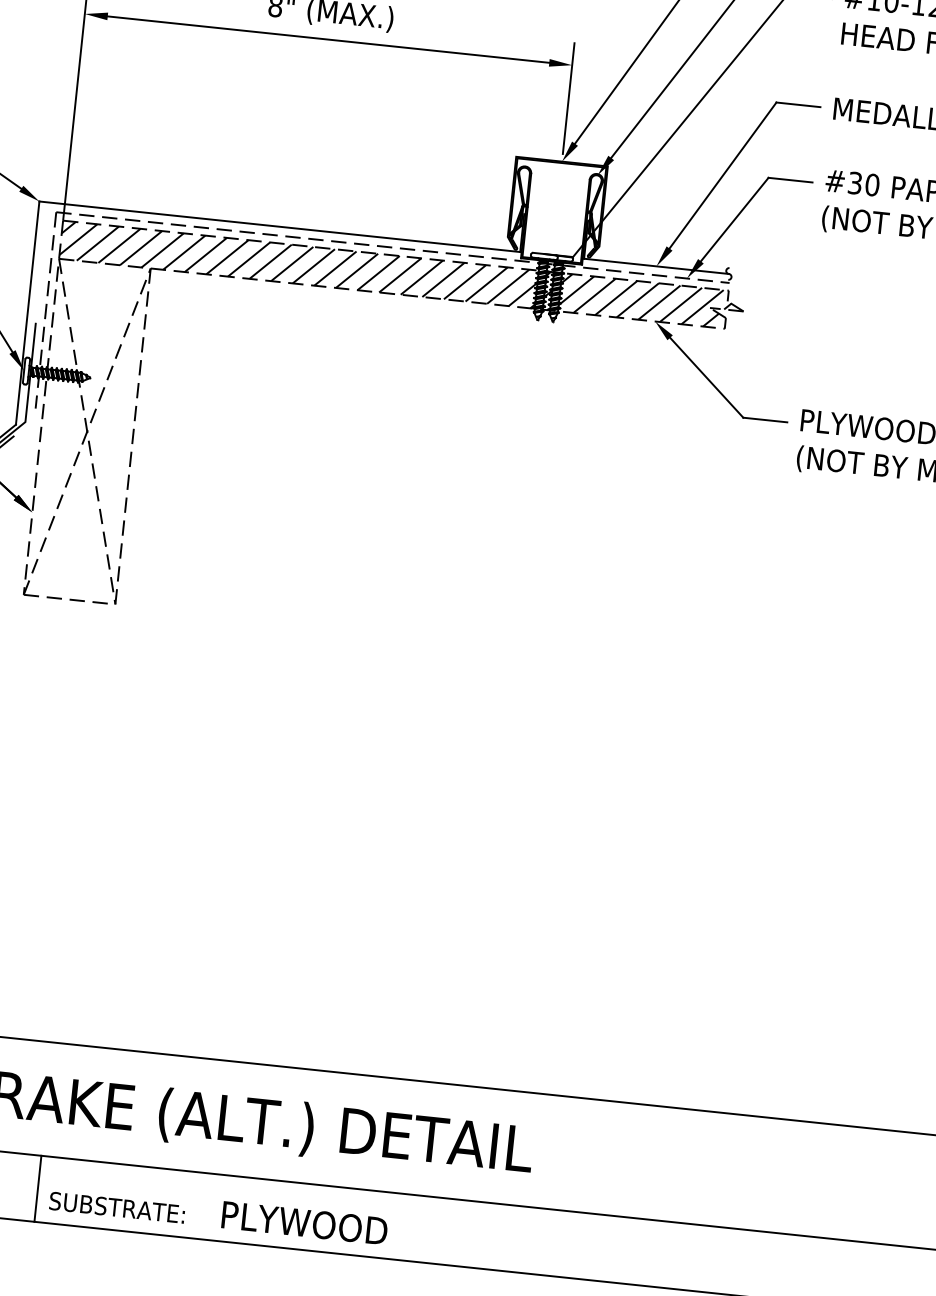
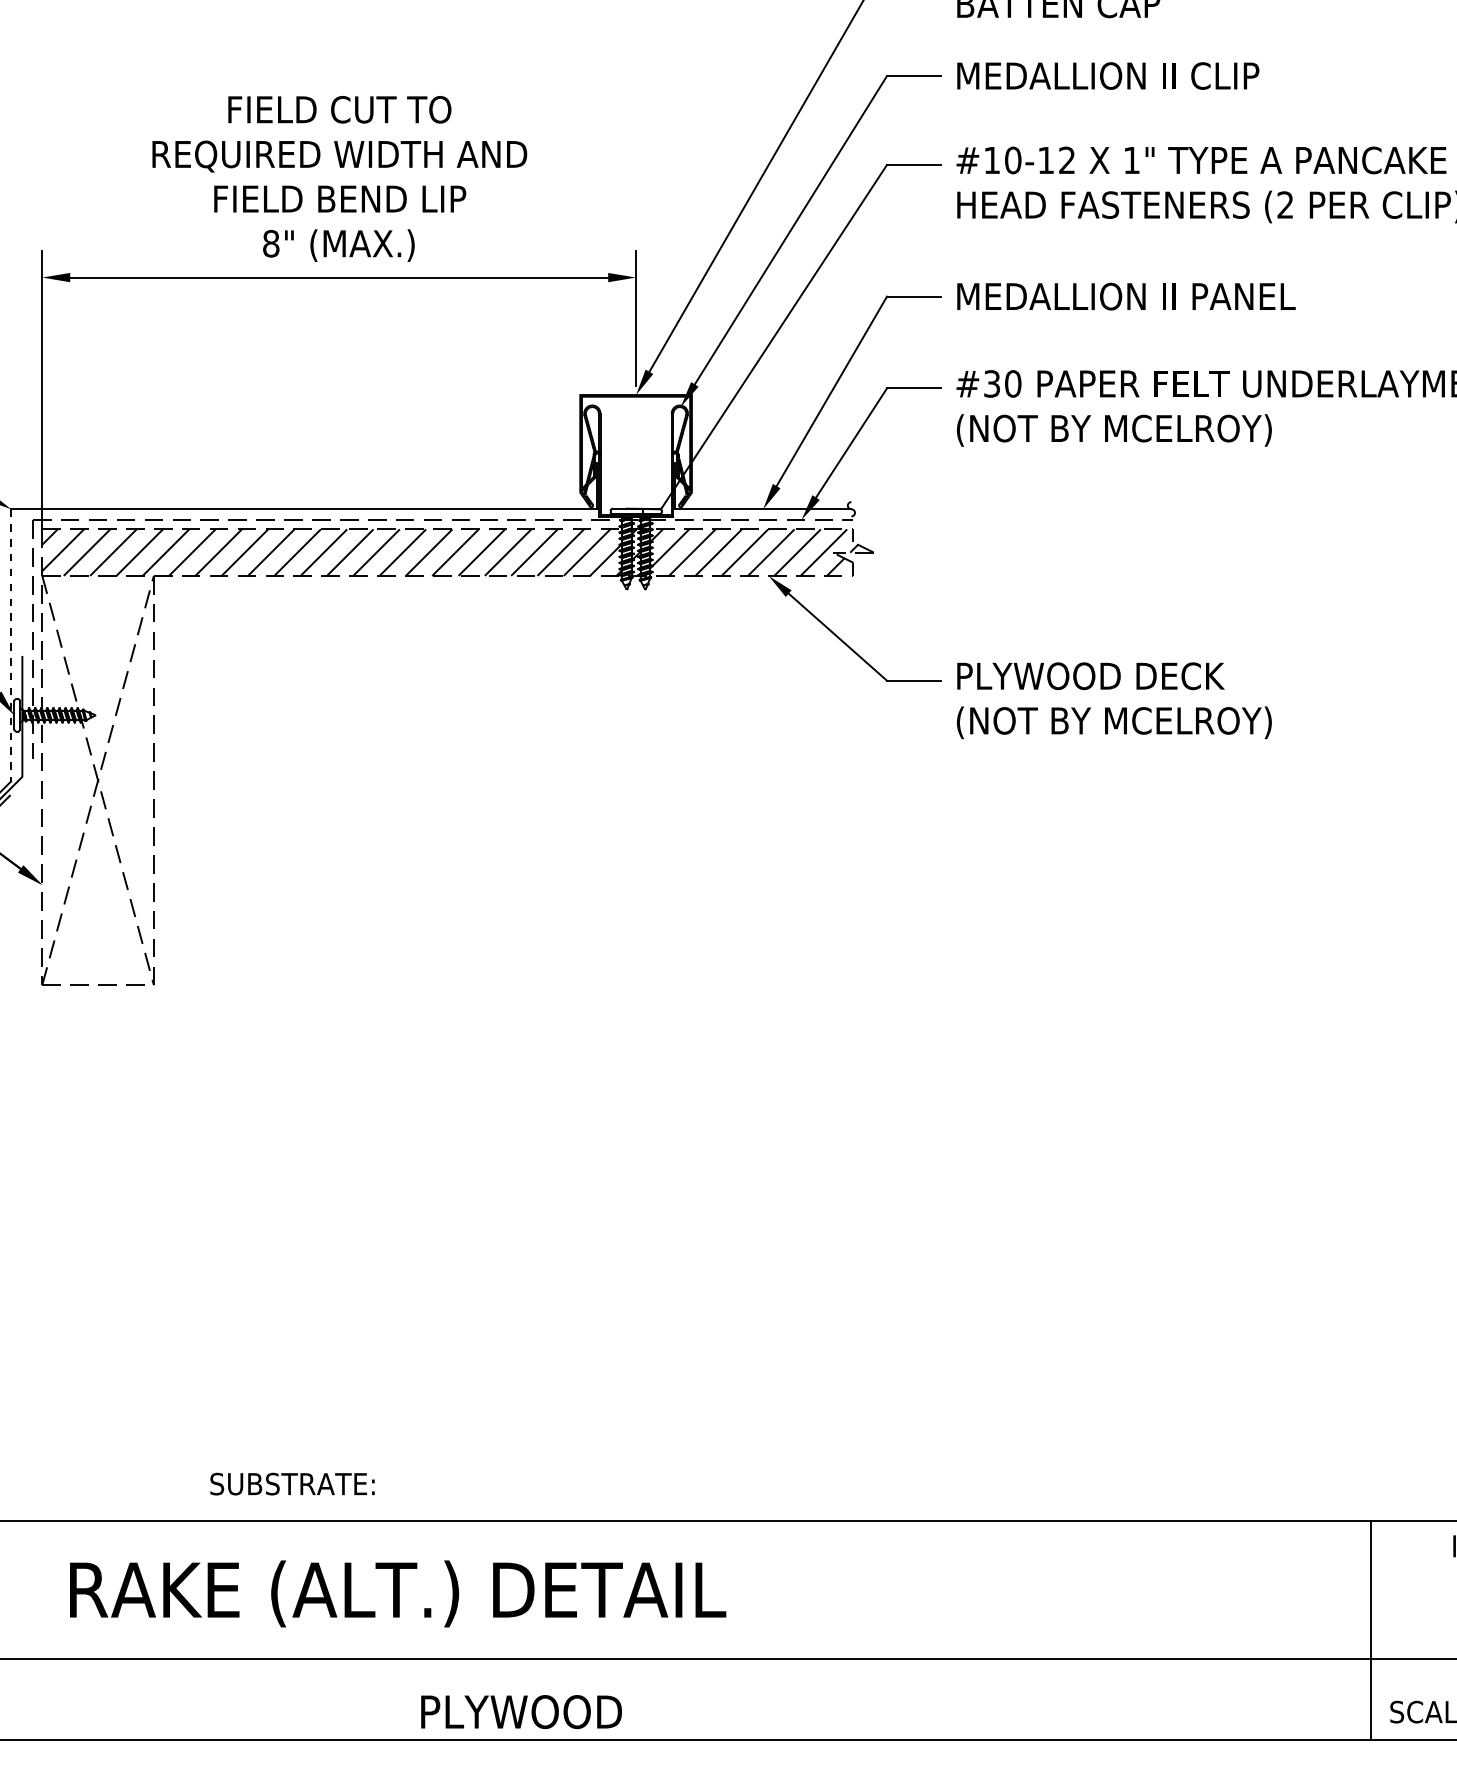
line: (27, 313) -> (11, 645), solid -> dashed
line: (37, 1188) -> (134, 1699), removed
text: (117, 1207) -> (292, 1483), moved
text: (304, 1223) -> (521, 1712), moved

